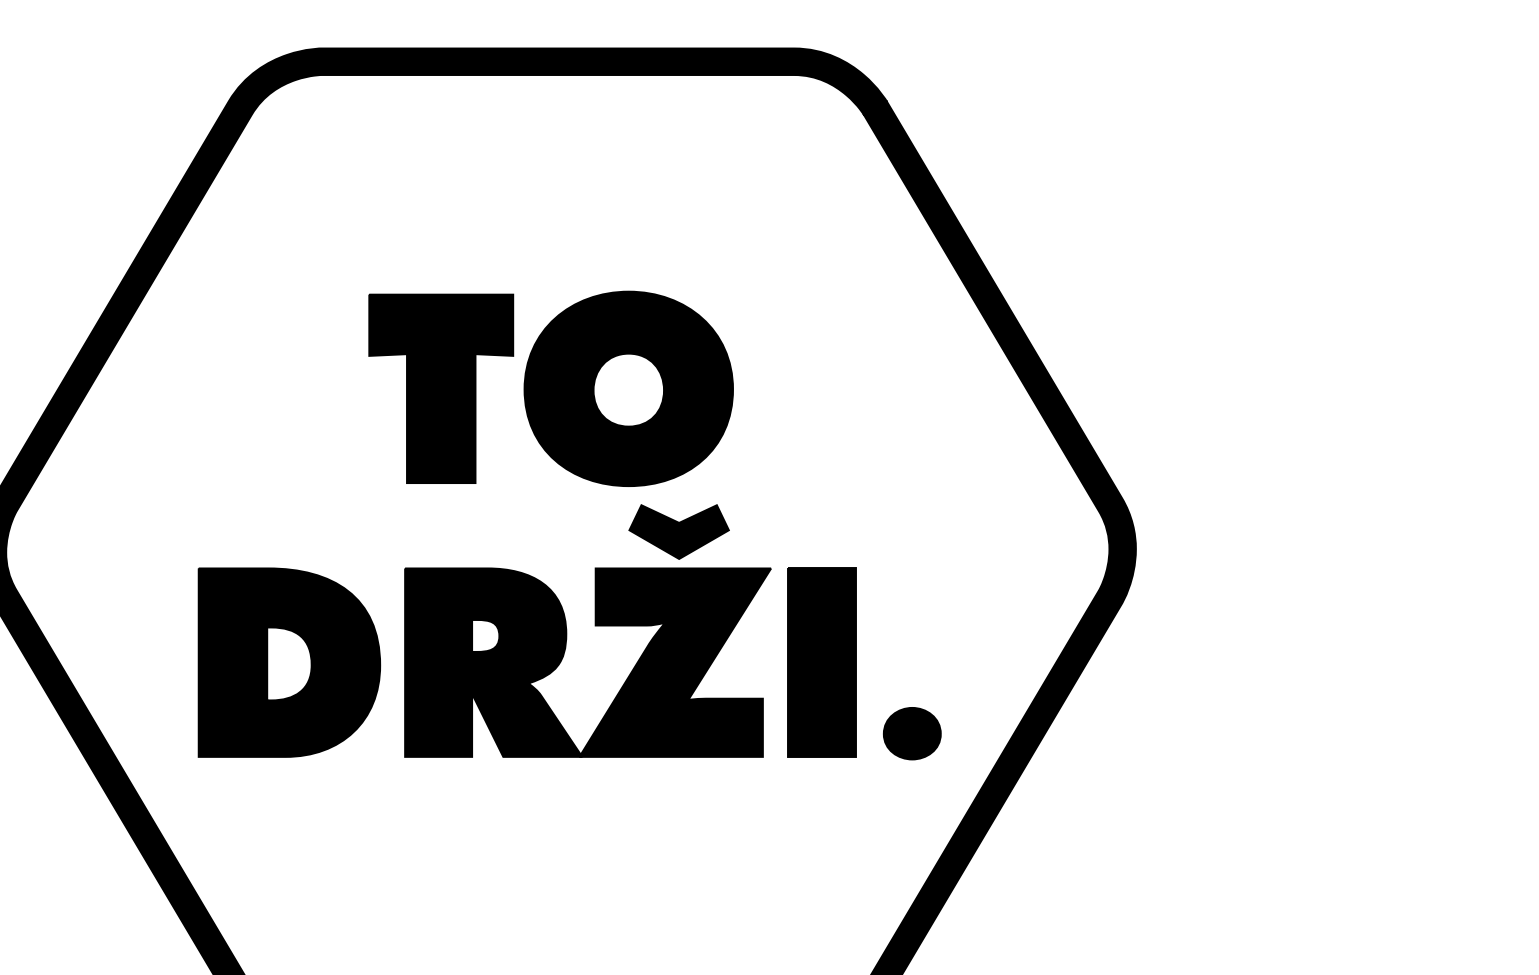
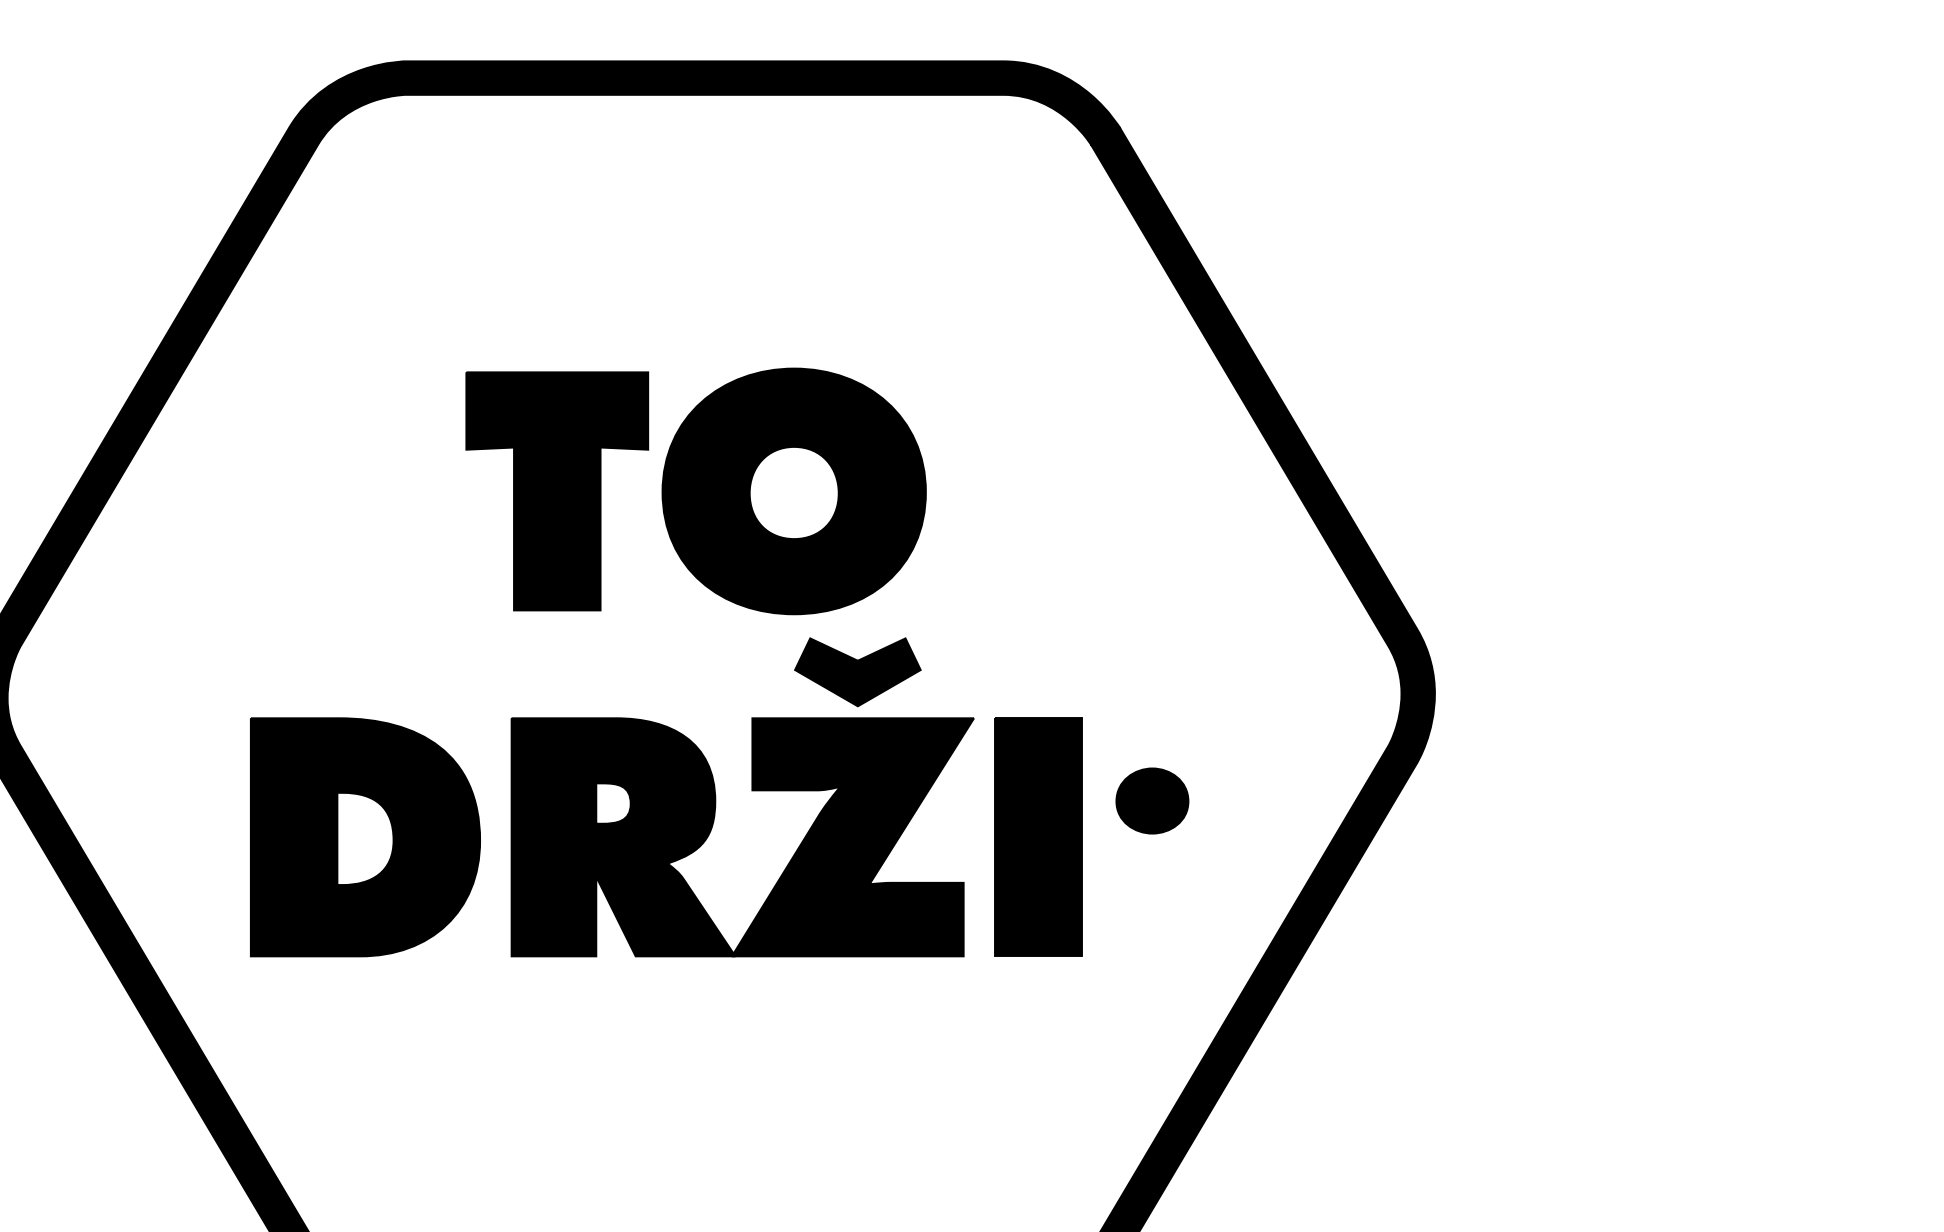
part: (912, 733) -> (1152, 800), moved

